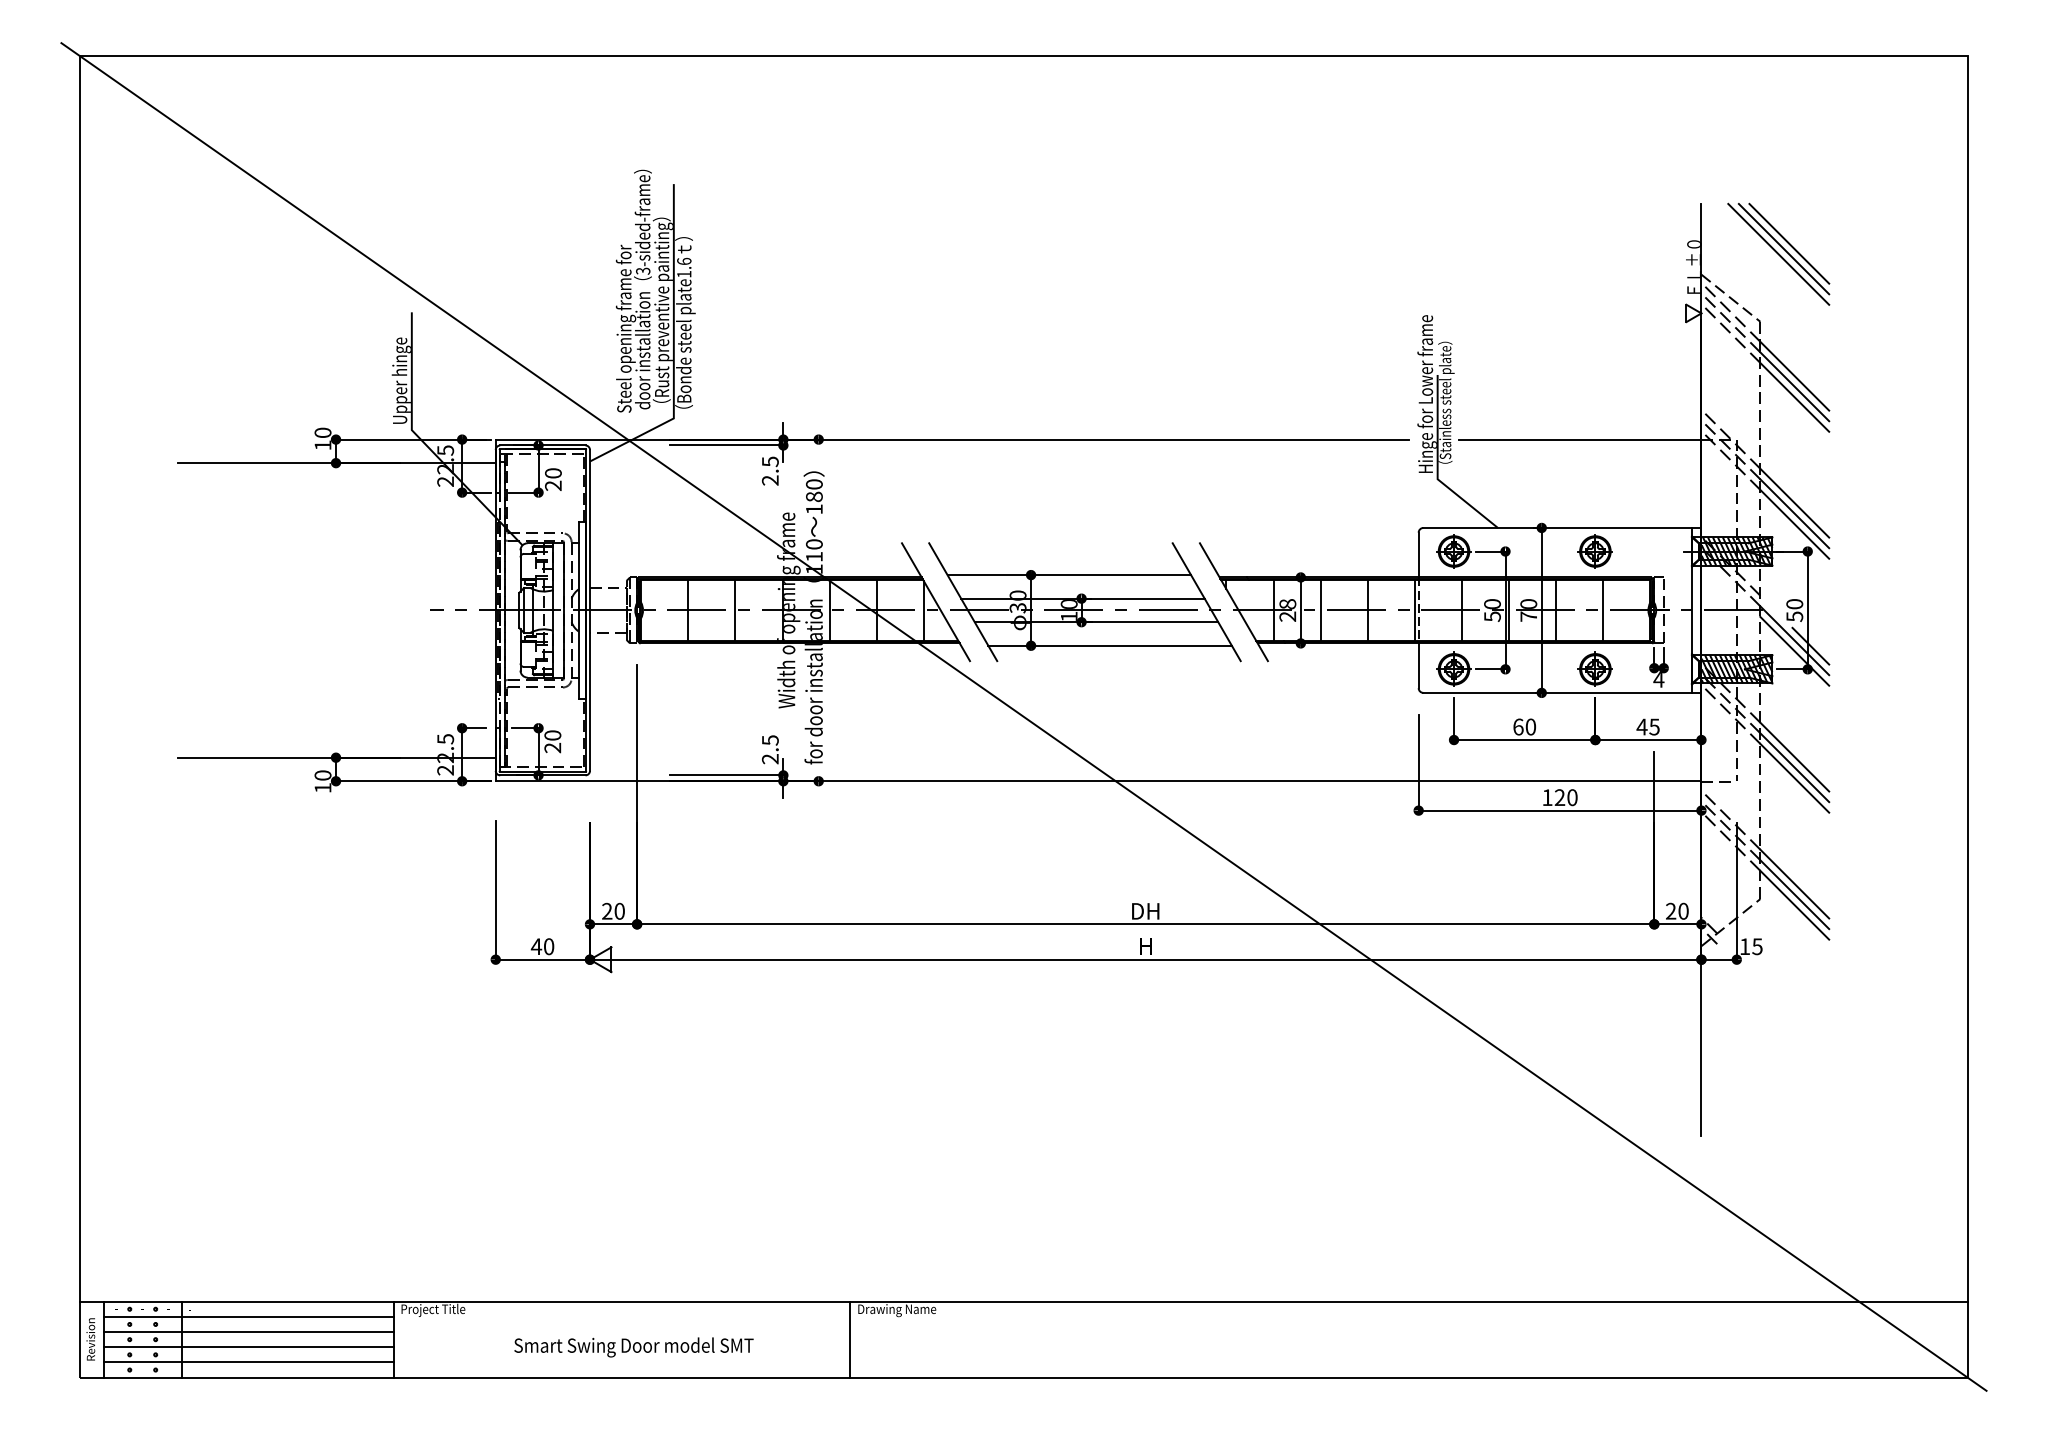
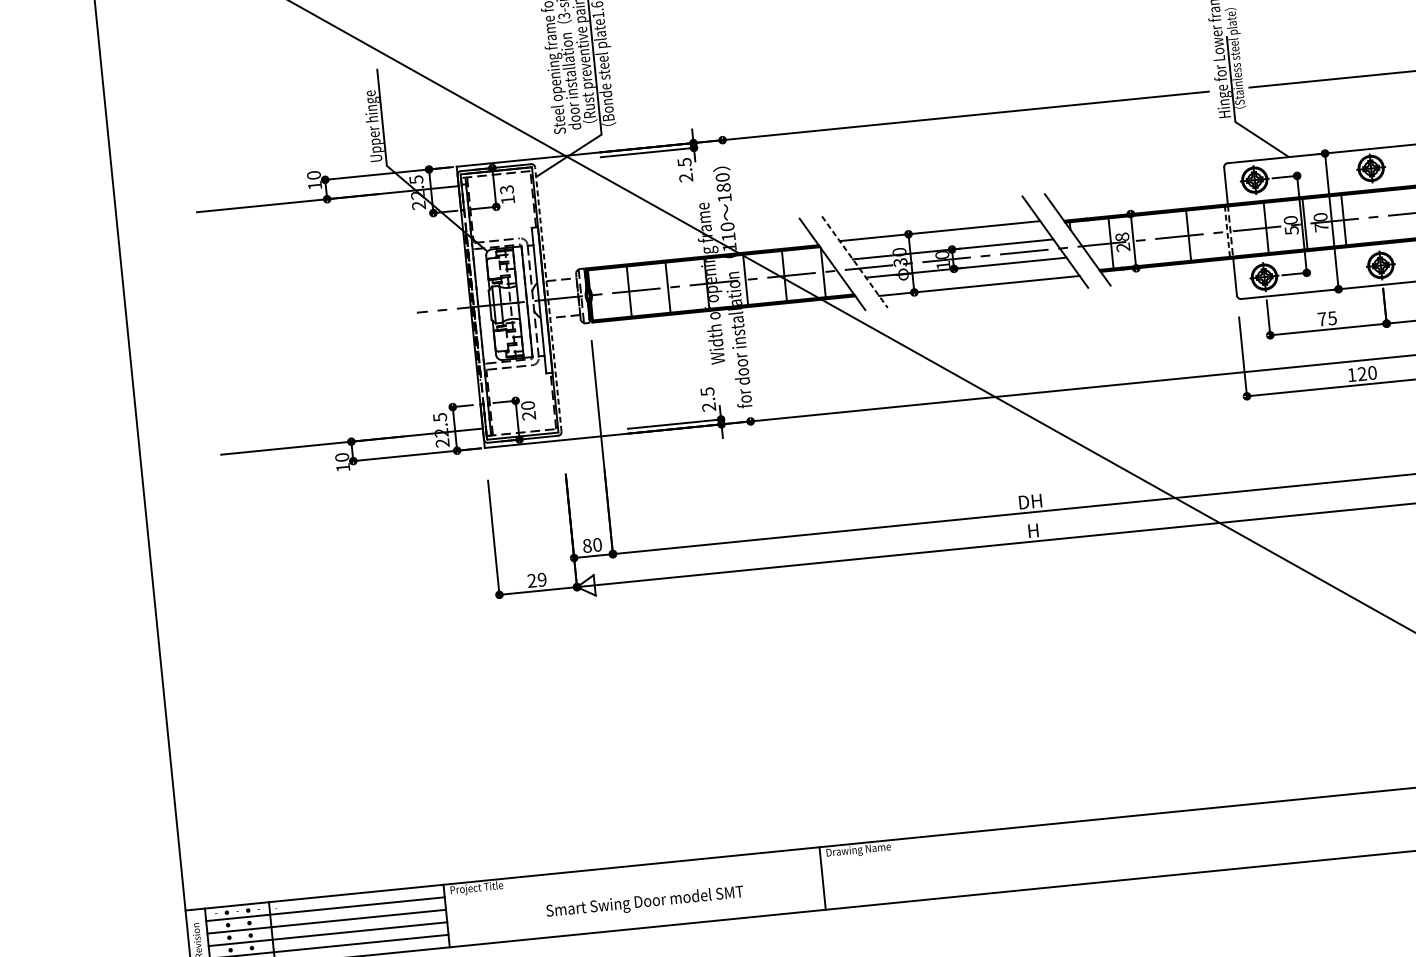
text: (553, 479) -> (507, 194), 20 -> 13
line: (963, 602) -> (855, 262), solid -> dashed
line: (590, 609) -> (548, 298), solid -> dashed
line: (1414, 609) -> (1227, 231), solid -> dashed
line: (1320, 610) -> (1149, 239), removed
line: (1603, 610) -> (1382, 216), removed
text: (1524, 726) -> (1327, 318), 60 -> 75
text: (607, 911) -> (587, 546), 20 -> 80
text: (542, 946) -> (536, 580), 40 -> 29

